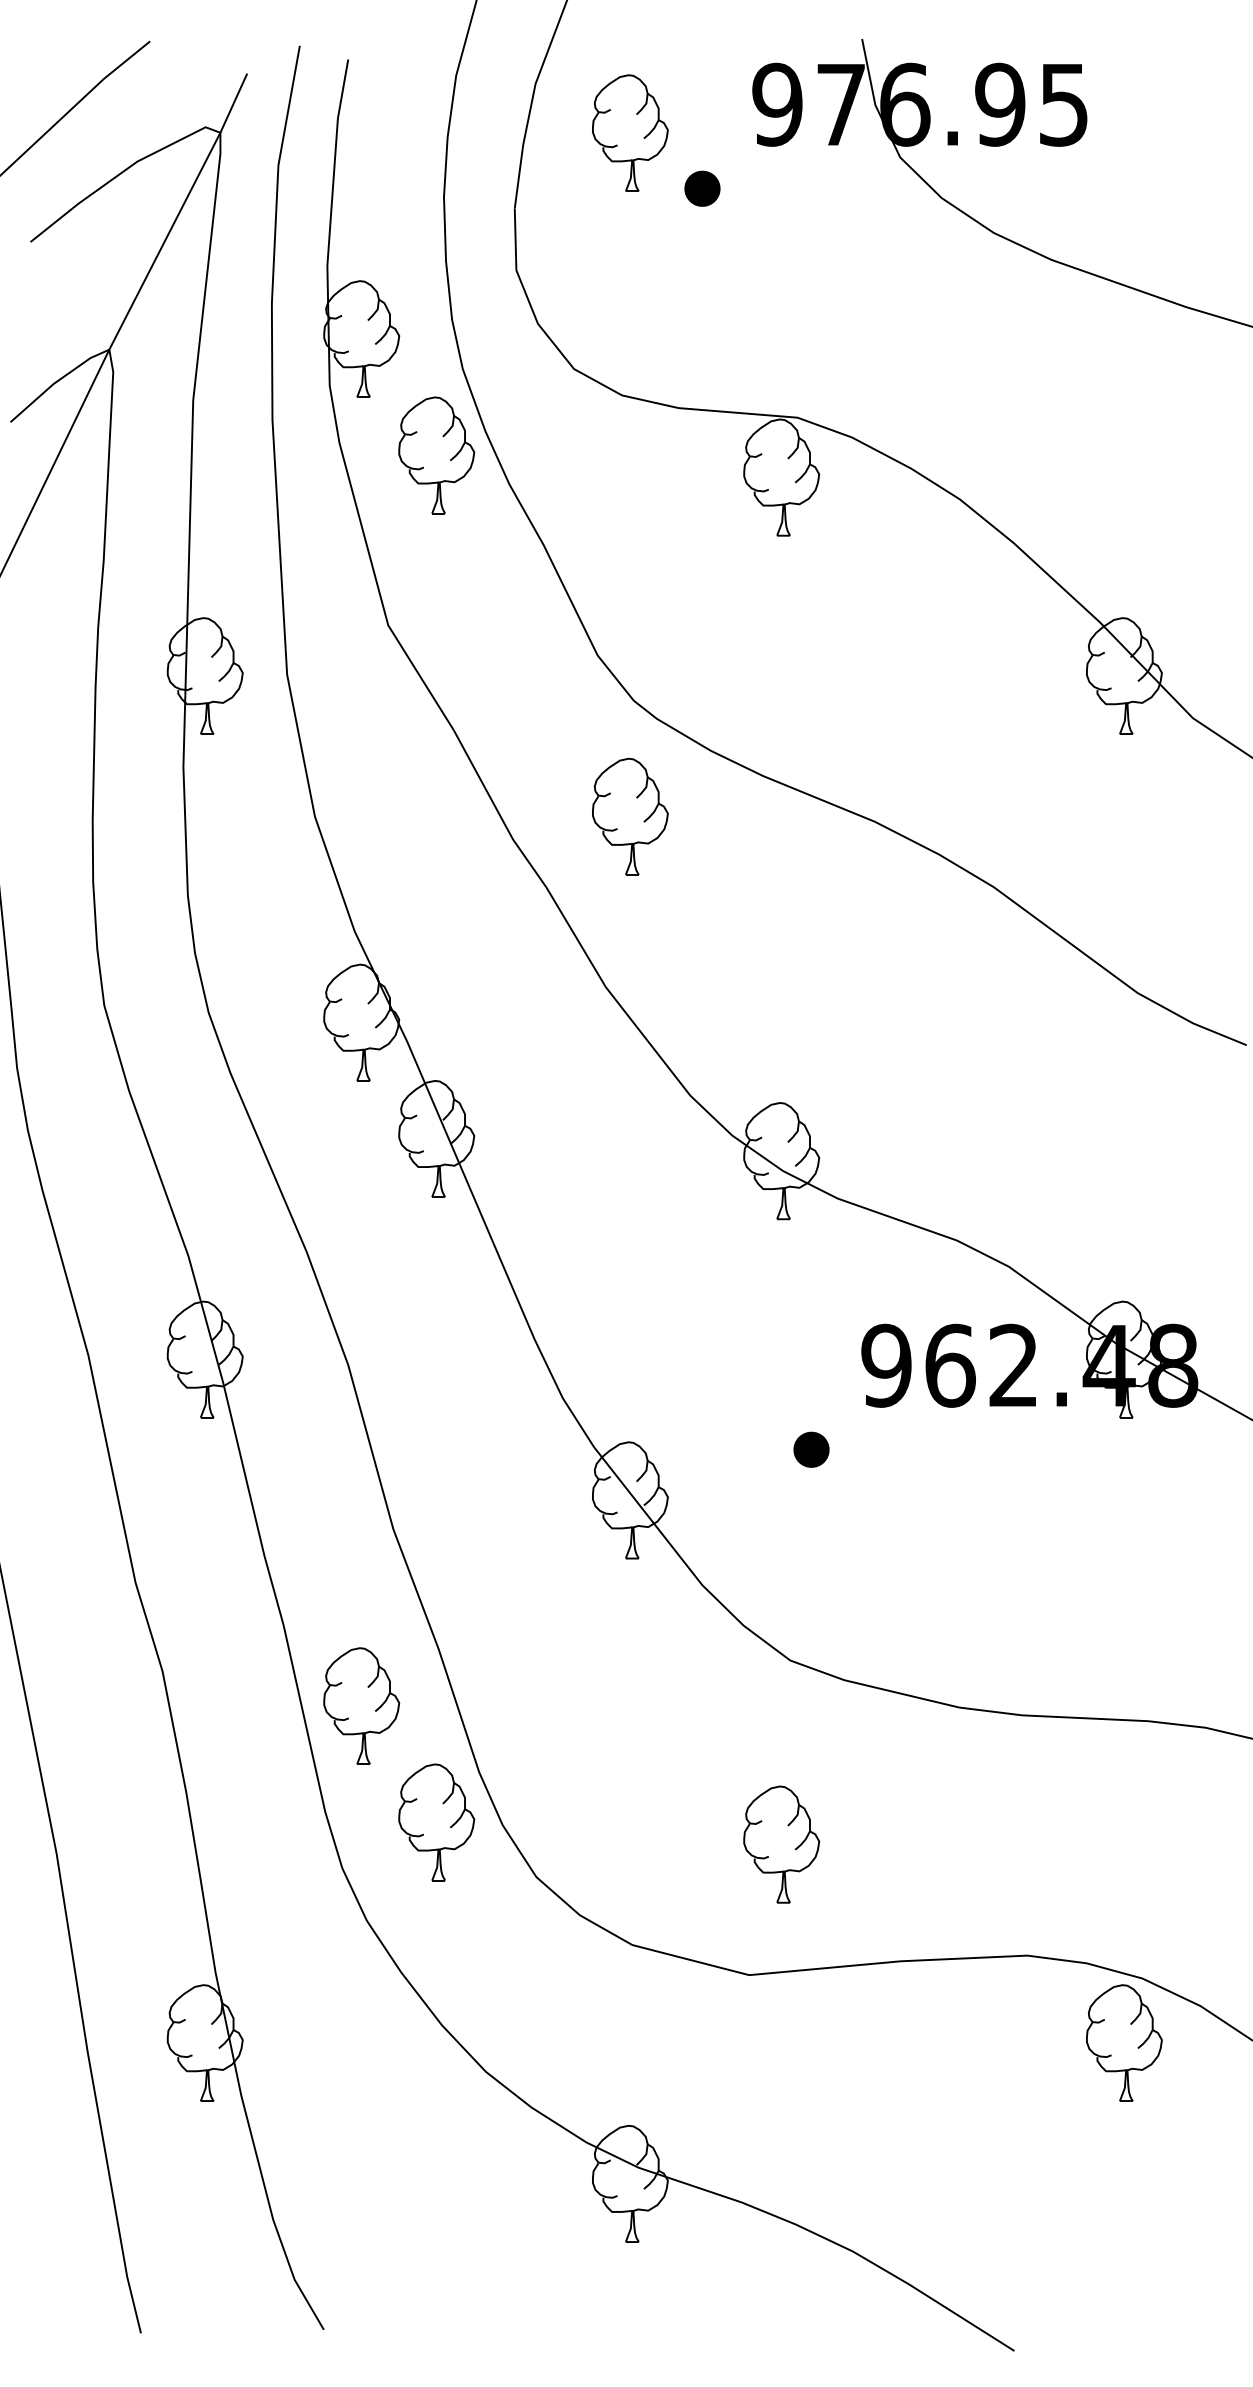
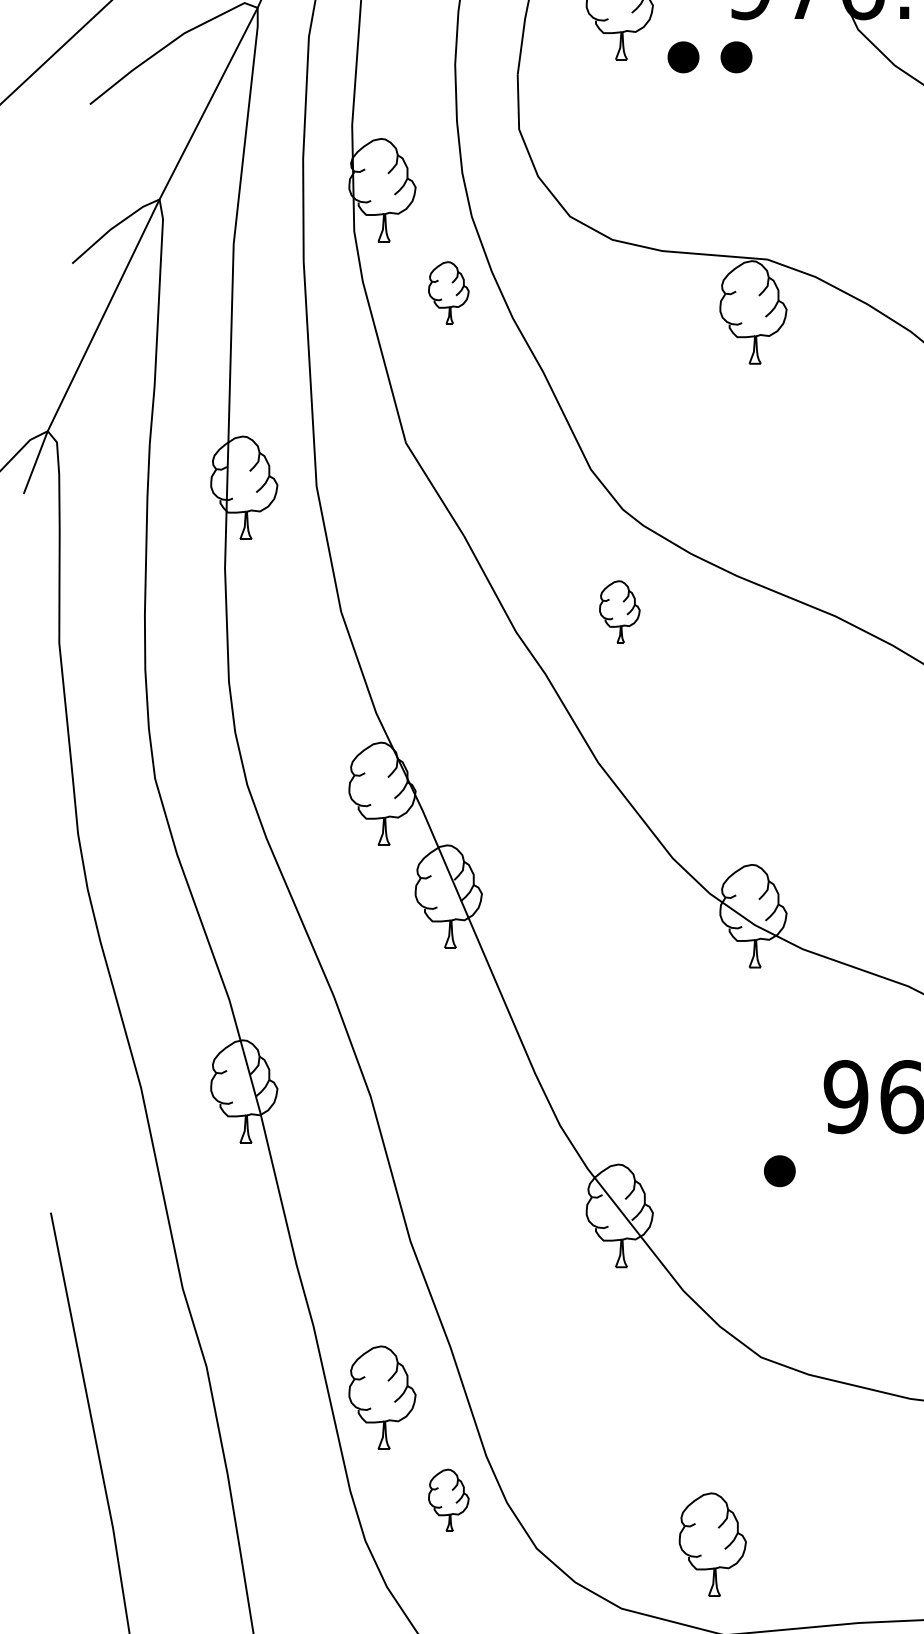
part: (762, 188) -> (736, 57), added
part: (436, 455) -> (448, 292), size x0.6
part: (630, 816) -> (619, 611), size x0.6
part: (436, 1822) -> (448, 1500), size x0.6
part: (781, 1844) -> (712, 1544), moved

